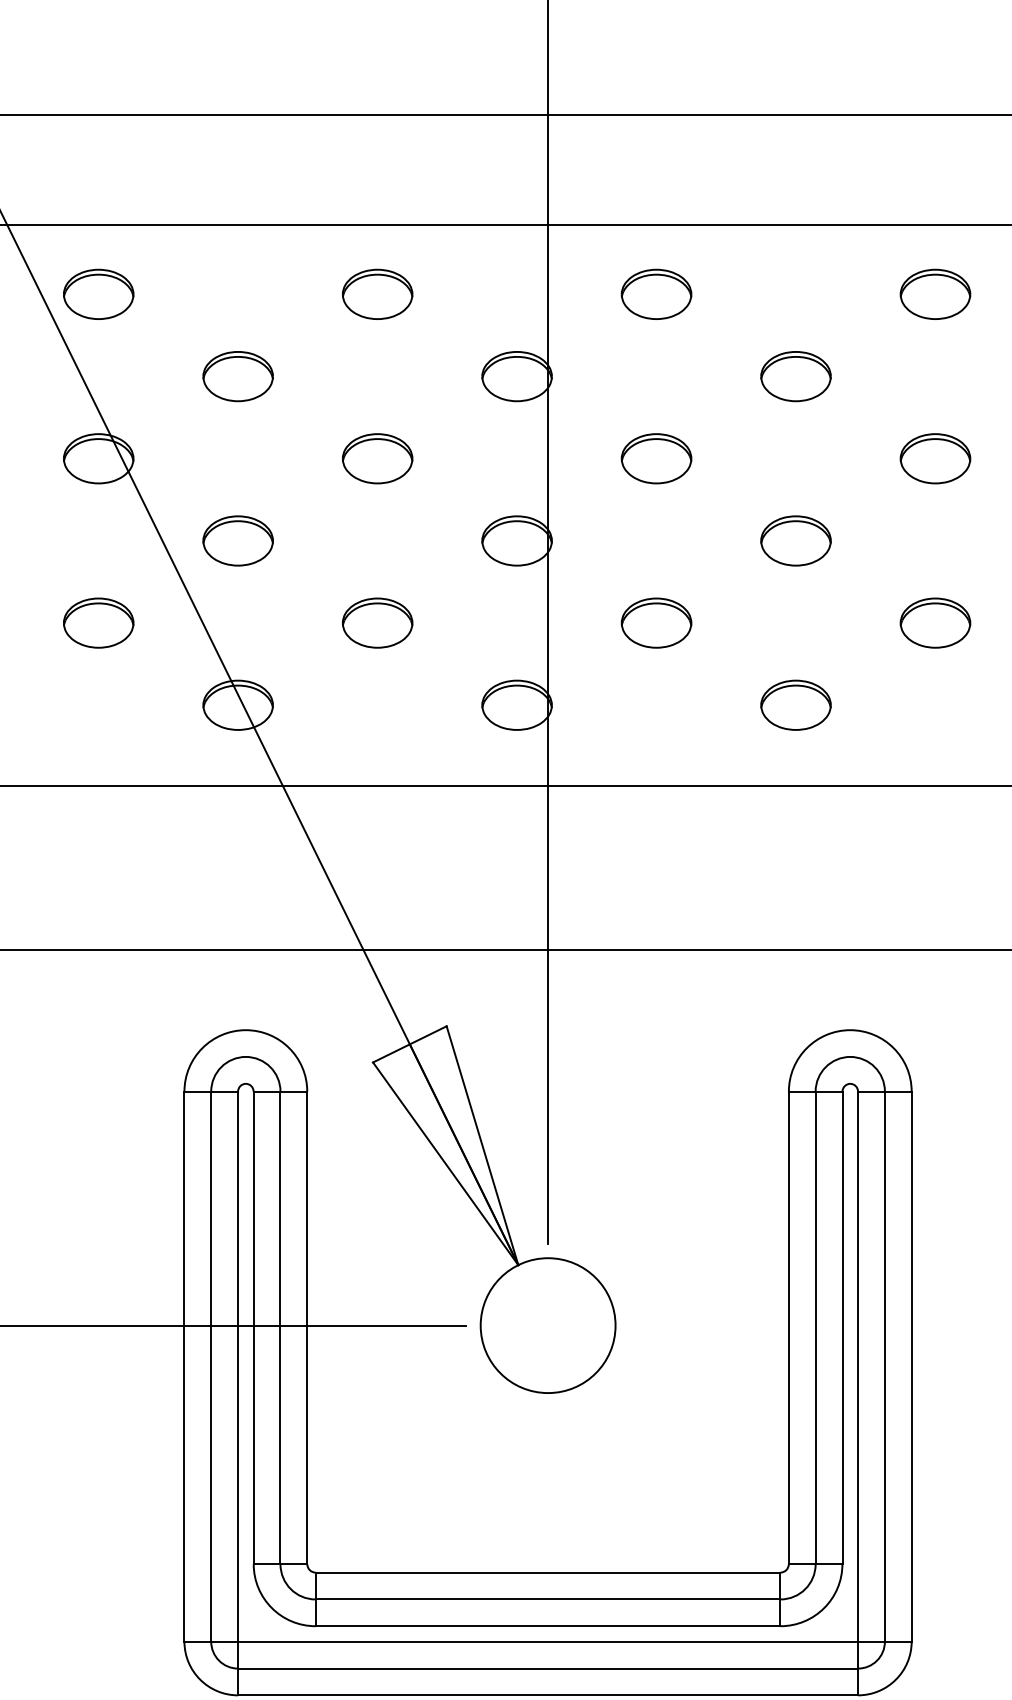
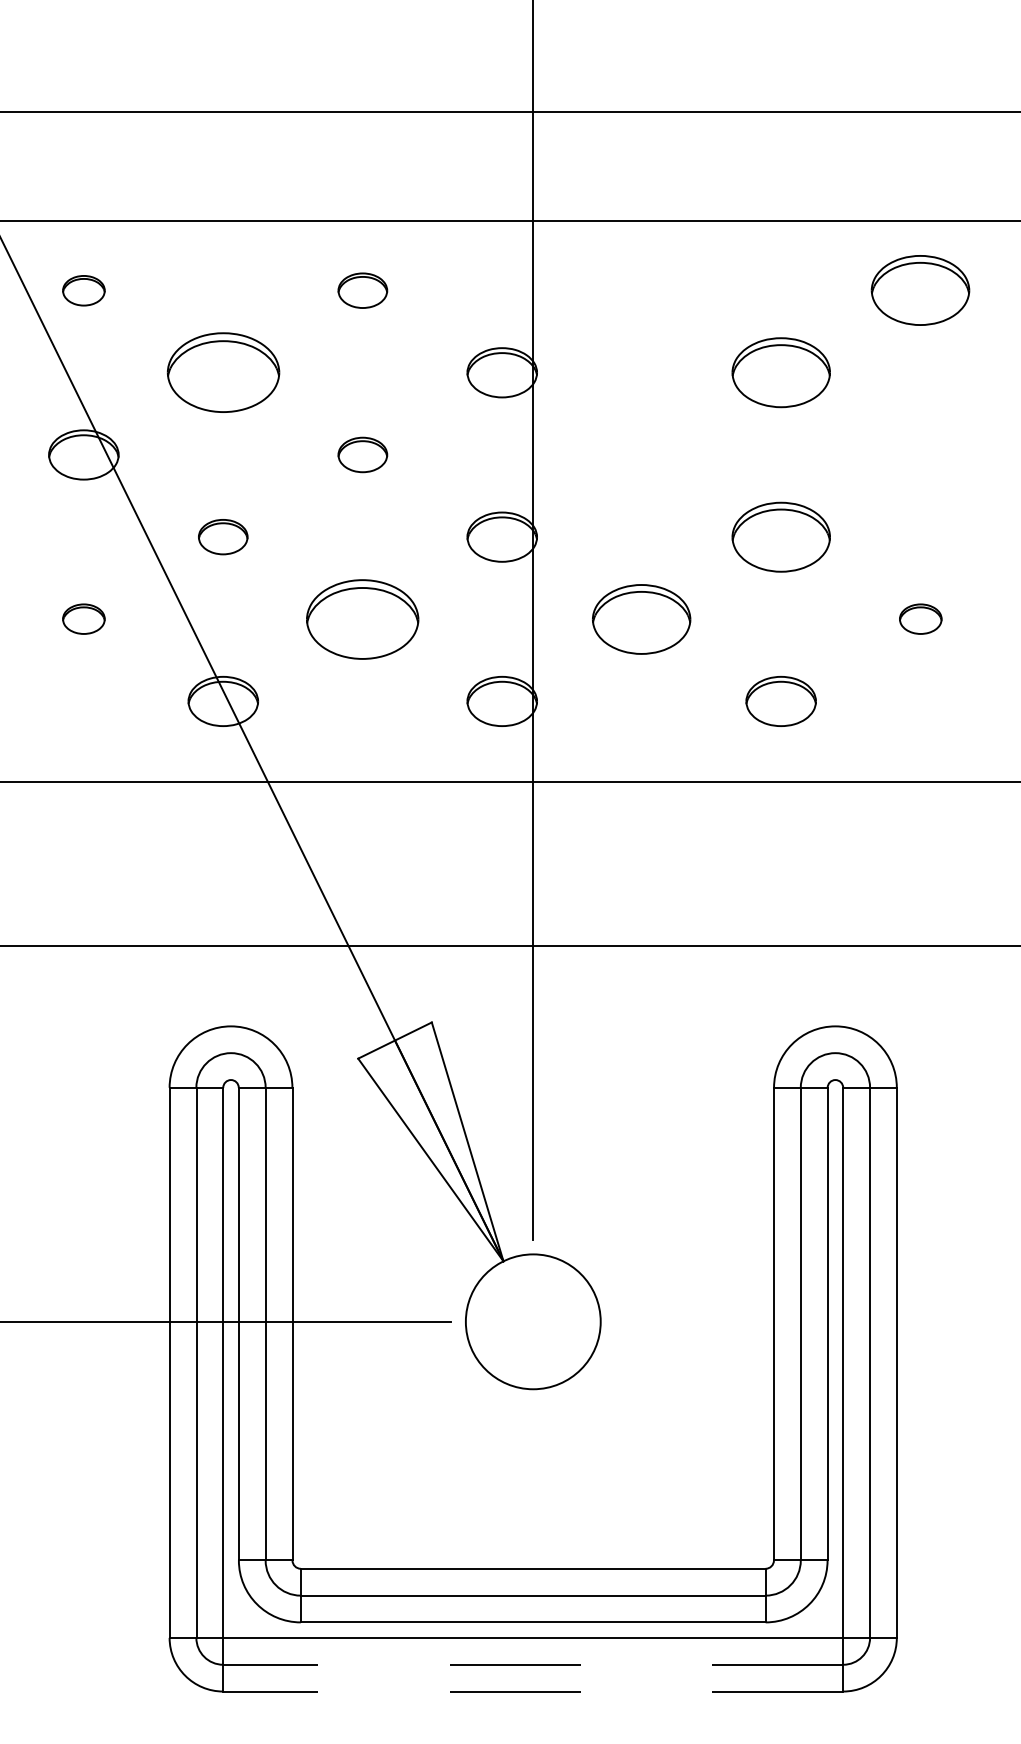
part: (98, 294) -> (83, 290), size x0.6
part: (377, 294) -> (362, 290), size x0.7
part: (656, 294) -> (641, 290), removed
part: (935, 294) -> (920, 290), size x1.4
part: (237, 376) -> (222, 372), size x1.6
part: (795, 376) -> (780, 372), size x1.4
part: (377, 458) -> (362, 454), size x0.7
part: (656, 458) -> (641, 454), removed
part: (935, 458) -> (920, 454), removed
part: (237, 540) -> (222, 536), size x0.7
part: (795, 540) -> (780, 536), size x1.4
part: (98, 622) -> (83, 618), size x0.6
part: (377, 622) -> (362, 618), size x1.6
part: (656, 622) -> (641, 618), size x1.4
part: (935, 622) -> (920, 618), size x0.6
line: (548, 1668) -> (533, 1664), solid -> dashed
line: (548, 1695) -> (533, 1691), solid -> dashed

